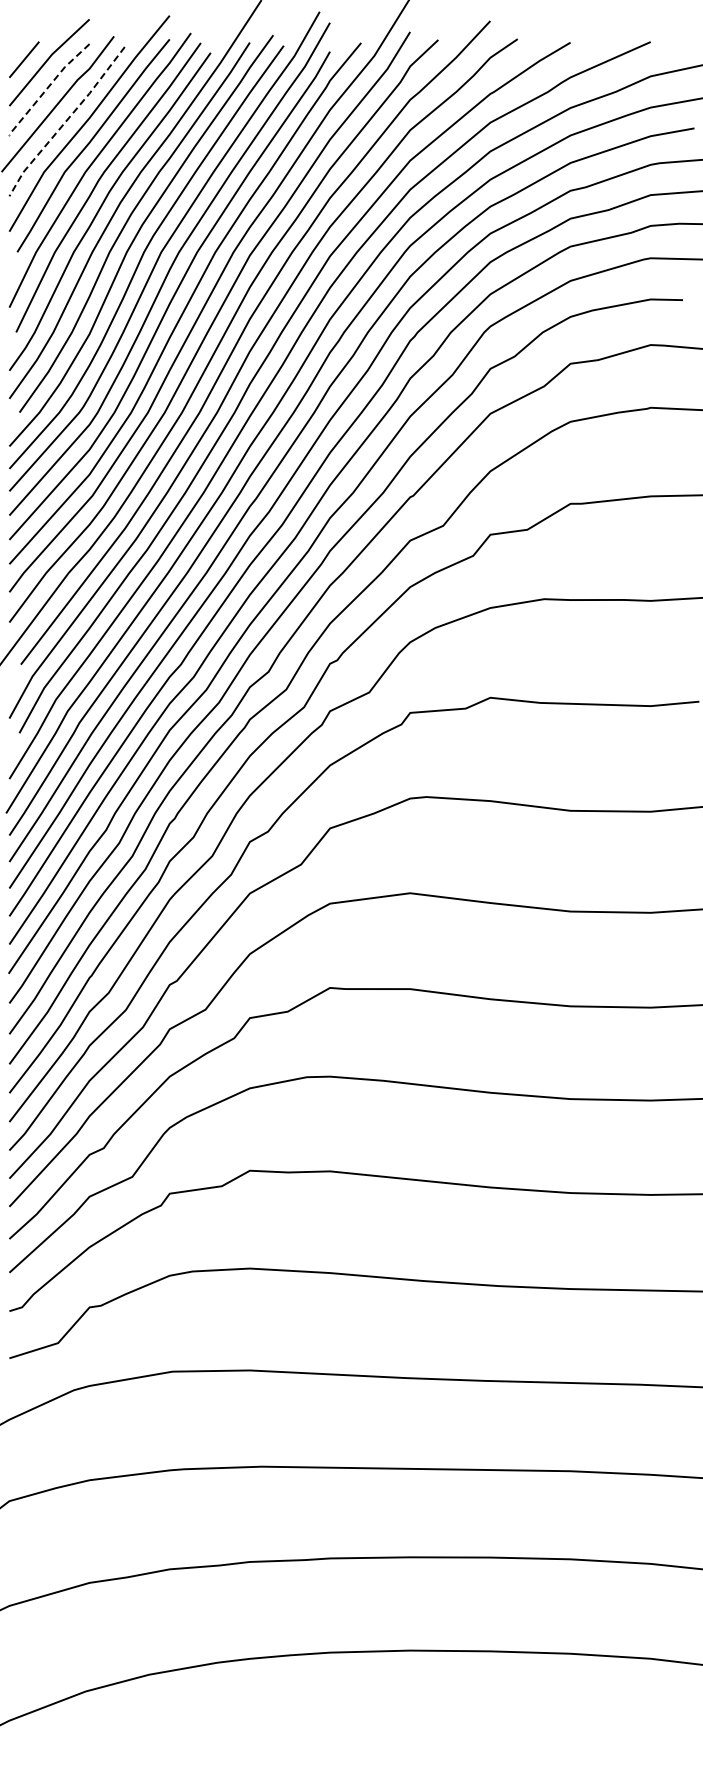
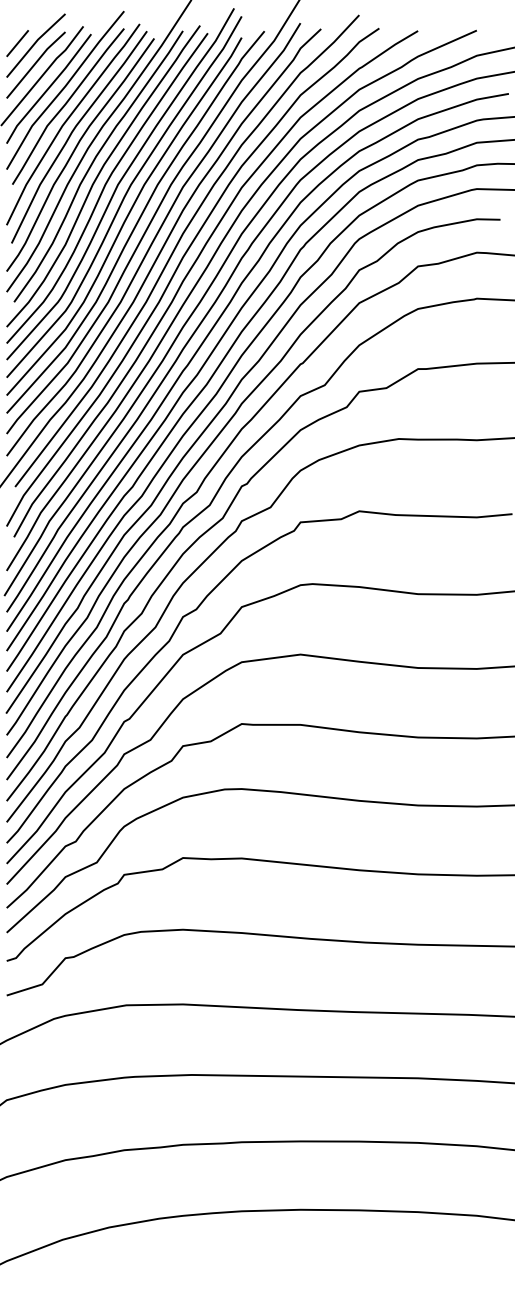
line: (47, 87) -> (34, 63), dashed -> solid
line: (65, 121) -> (47, 88), dashed -> solid

